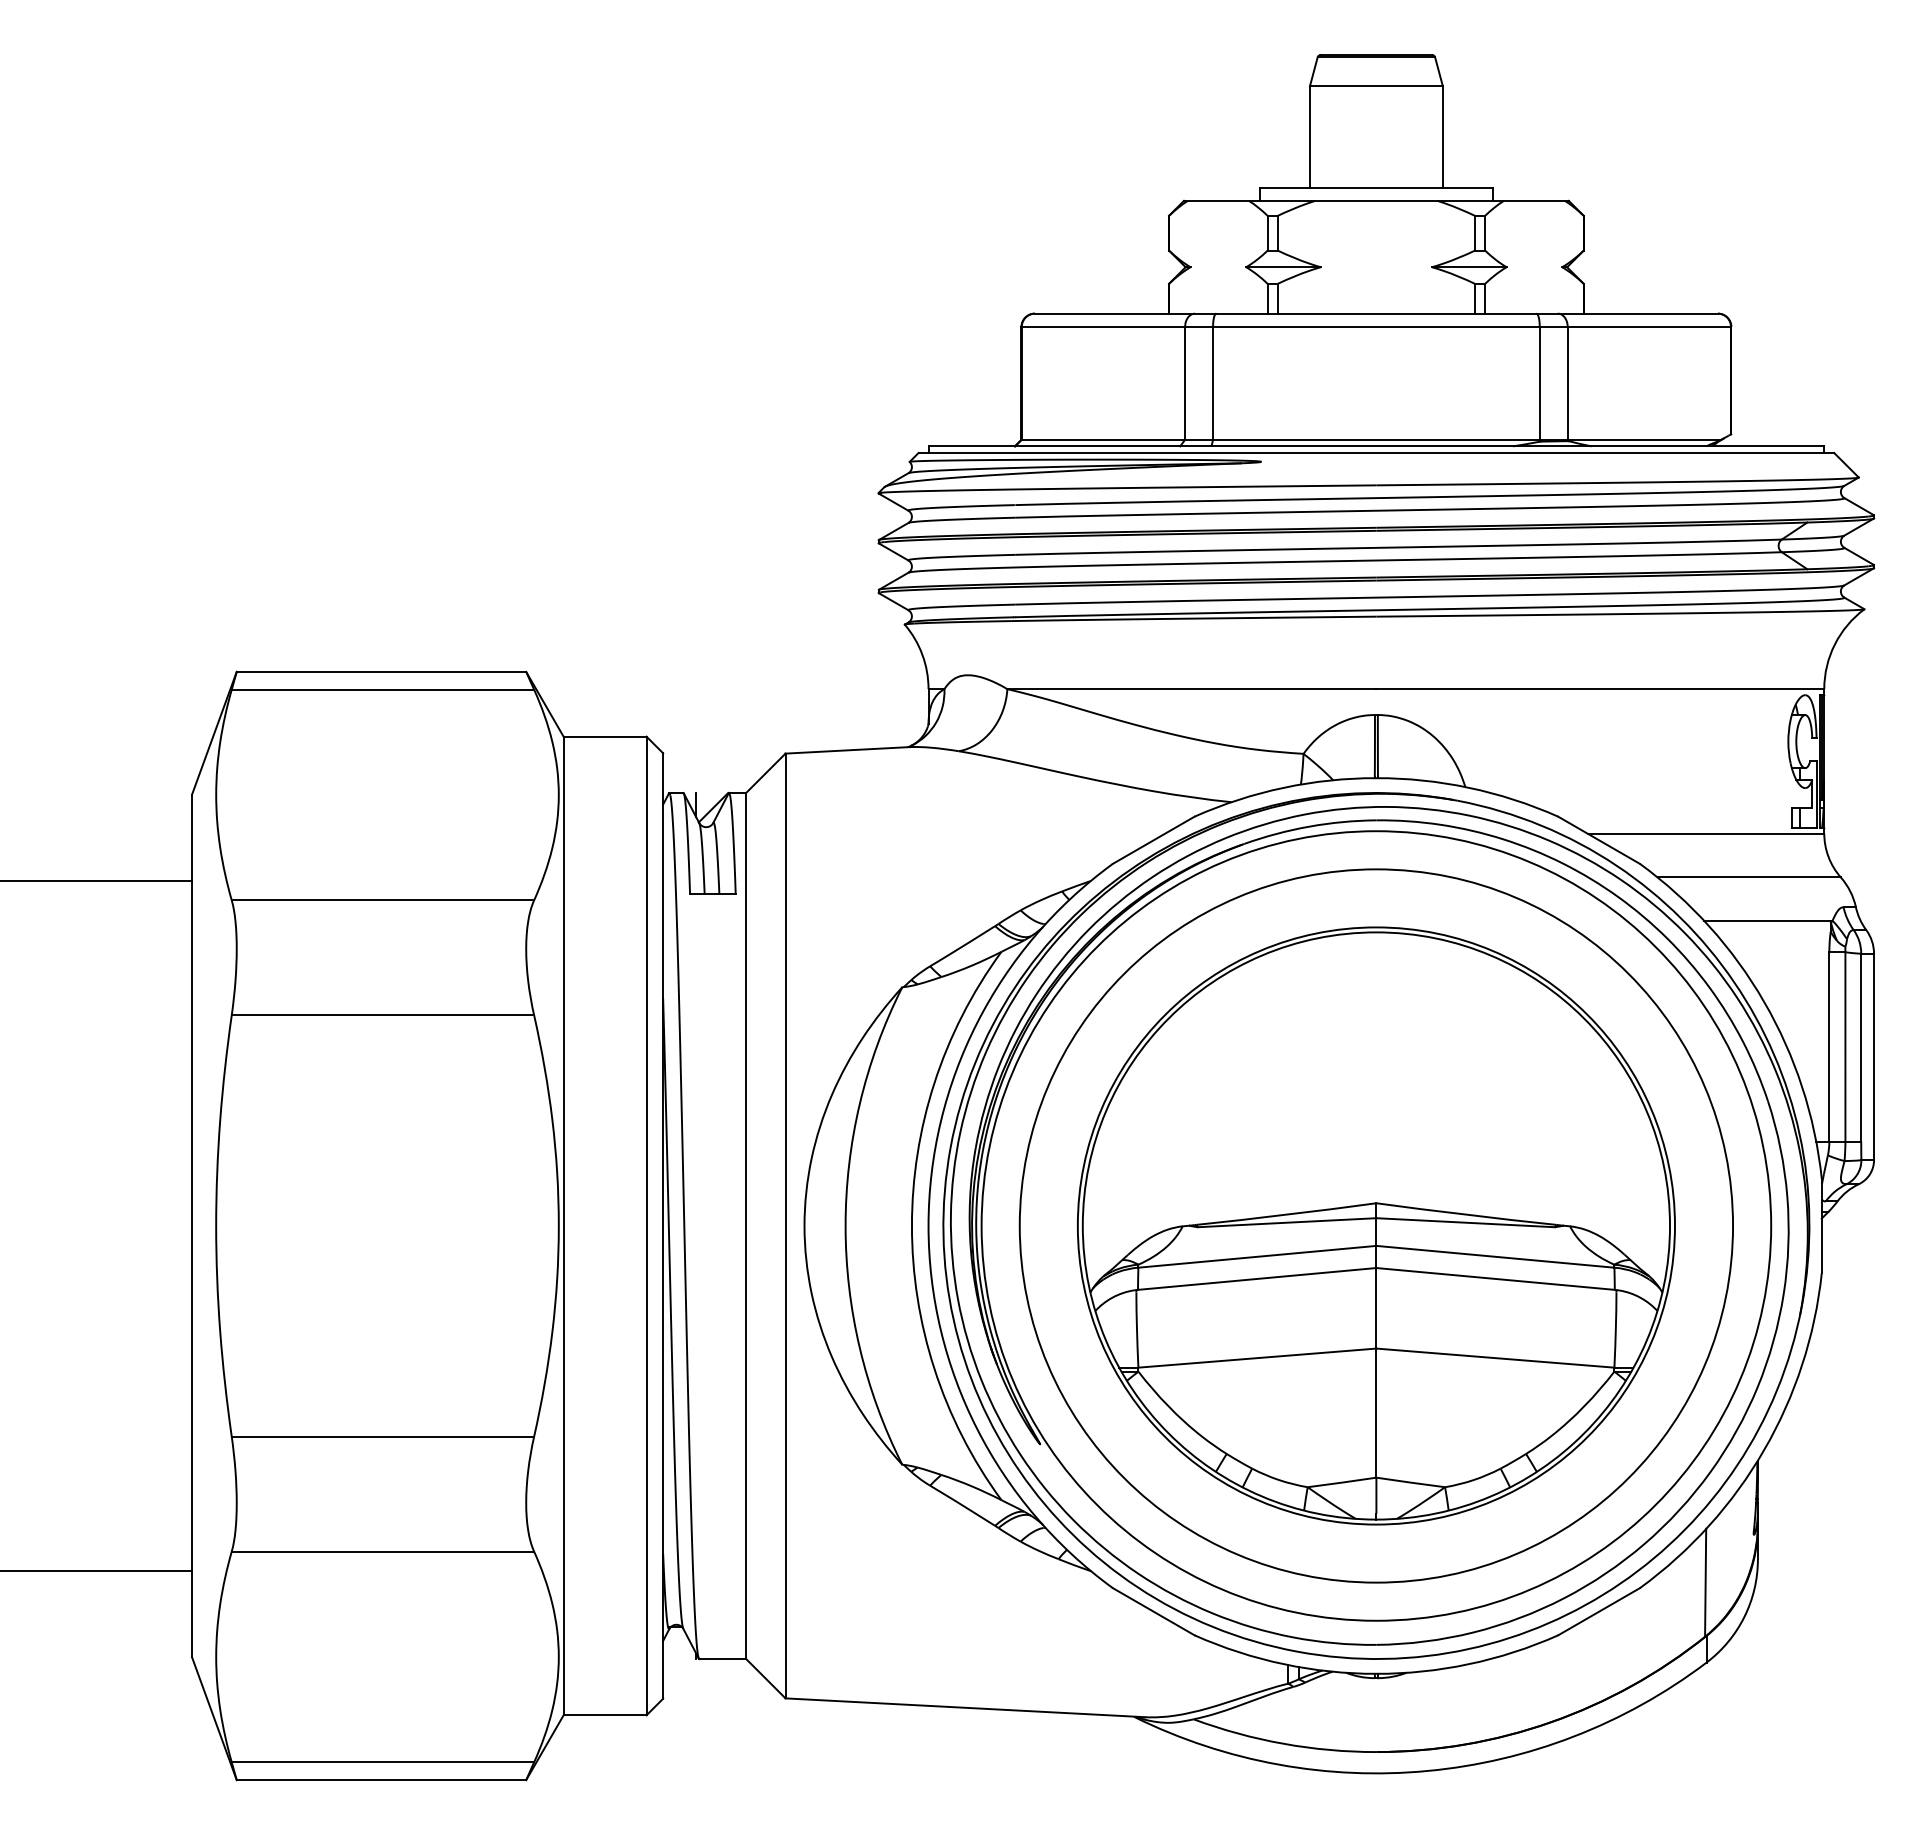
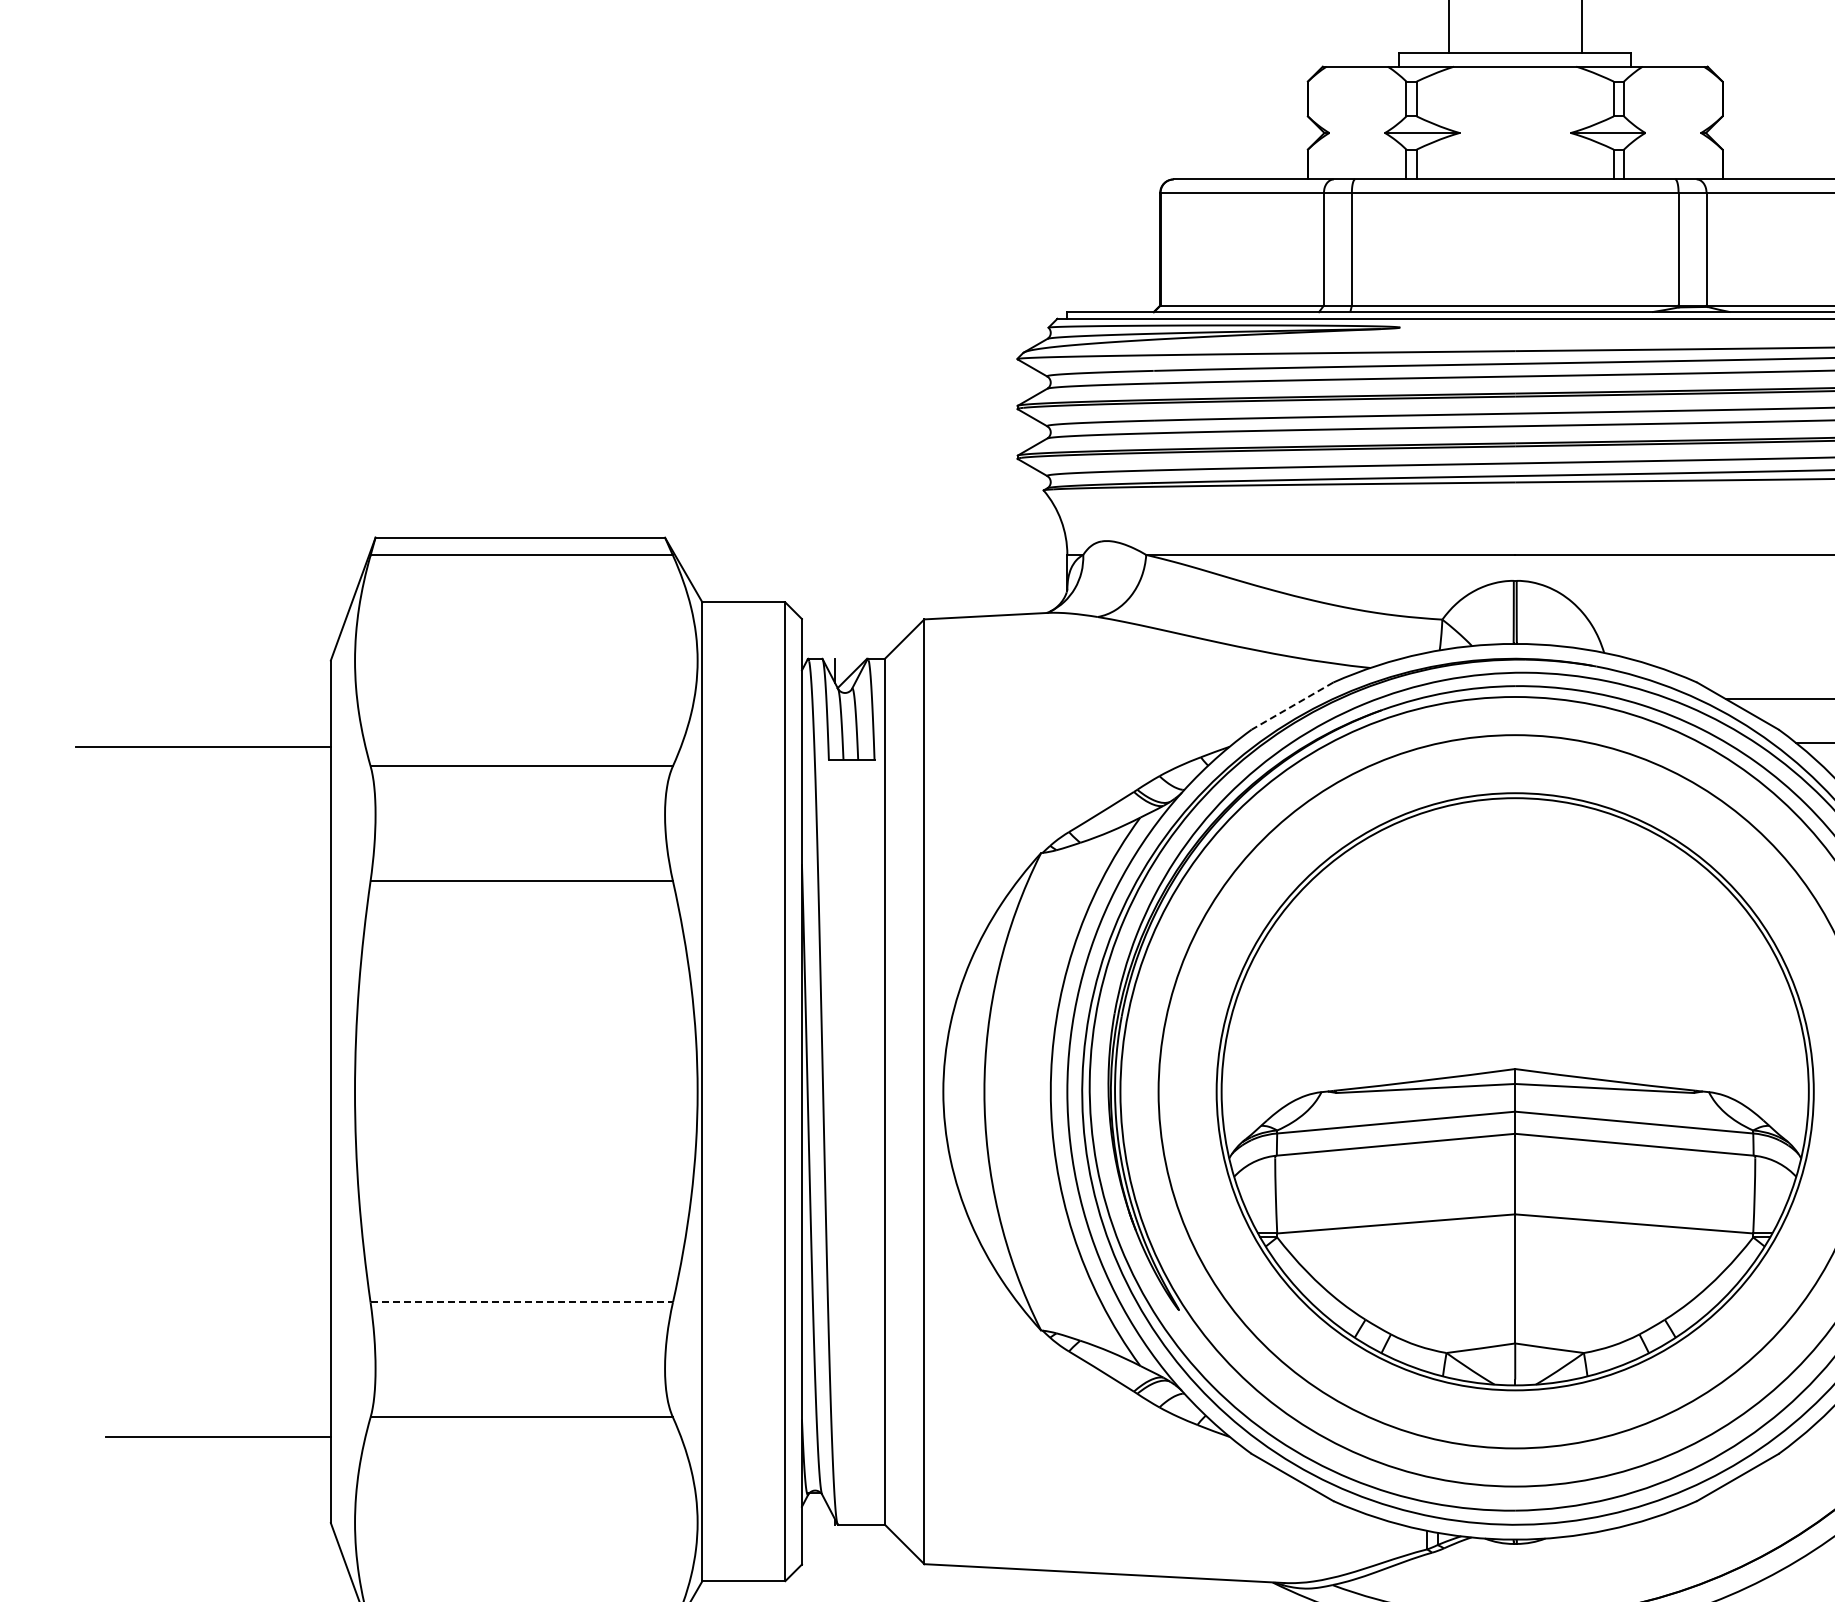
line: (1153, 840) -> (1292, 706), solid -> dashed
line: (383, 1436) -> (522, 1302), solid -> dashed

